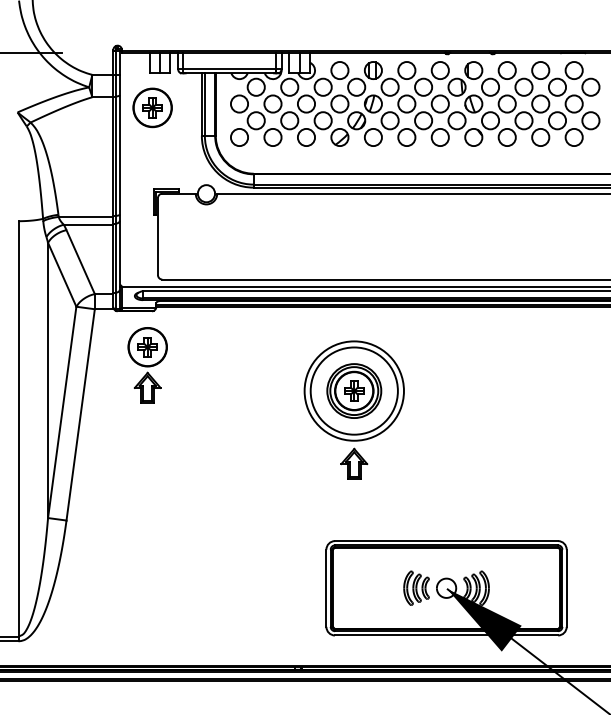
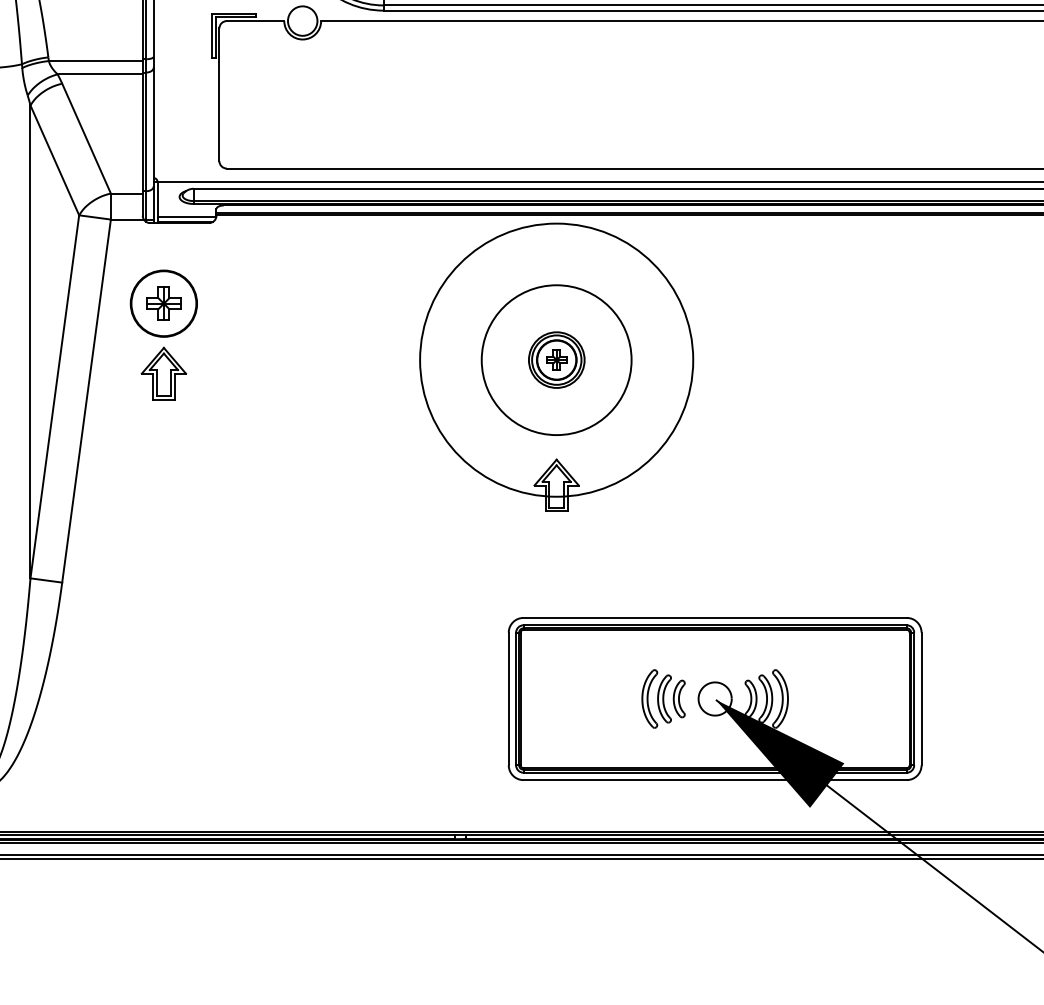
part: (147, 365) -> (163, 335), moved
circle: (353, 390) -> (555, 359), size x1.6
part: (354, 390) -> (556, 359), size x0.6

